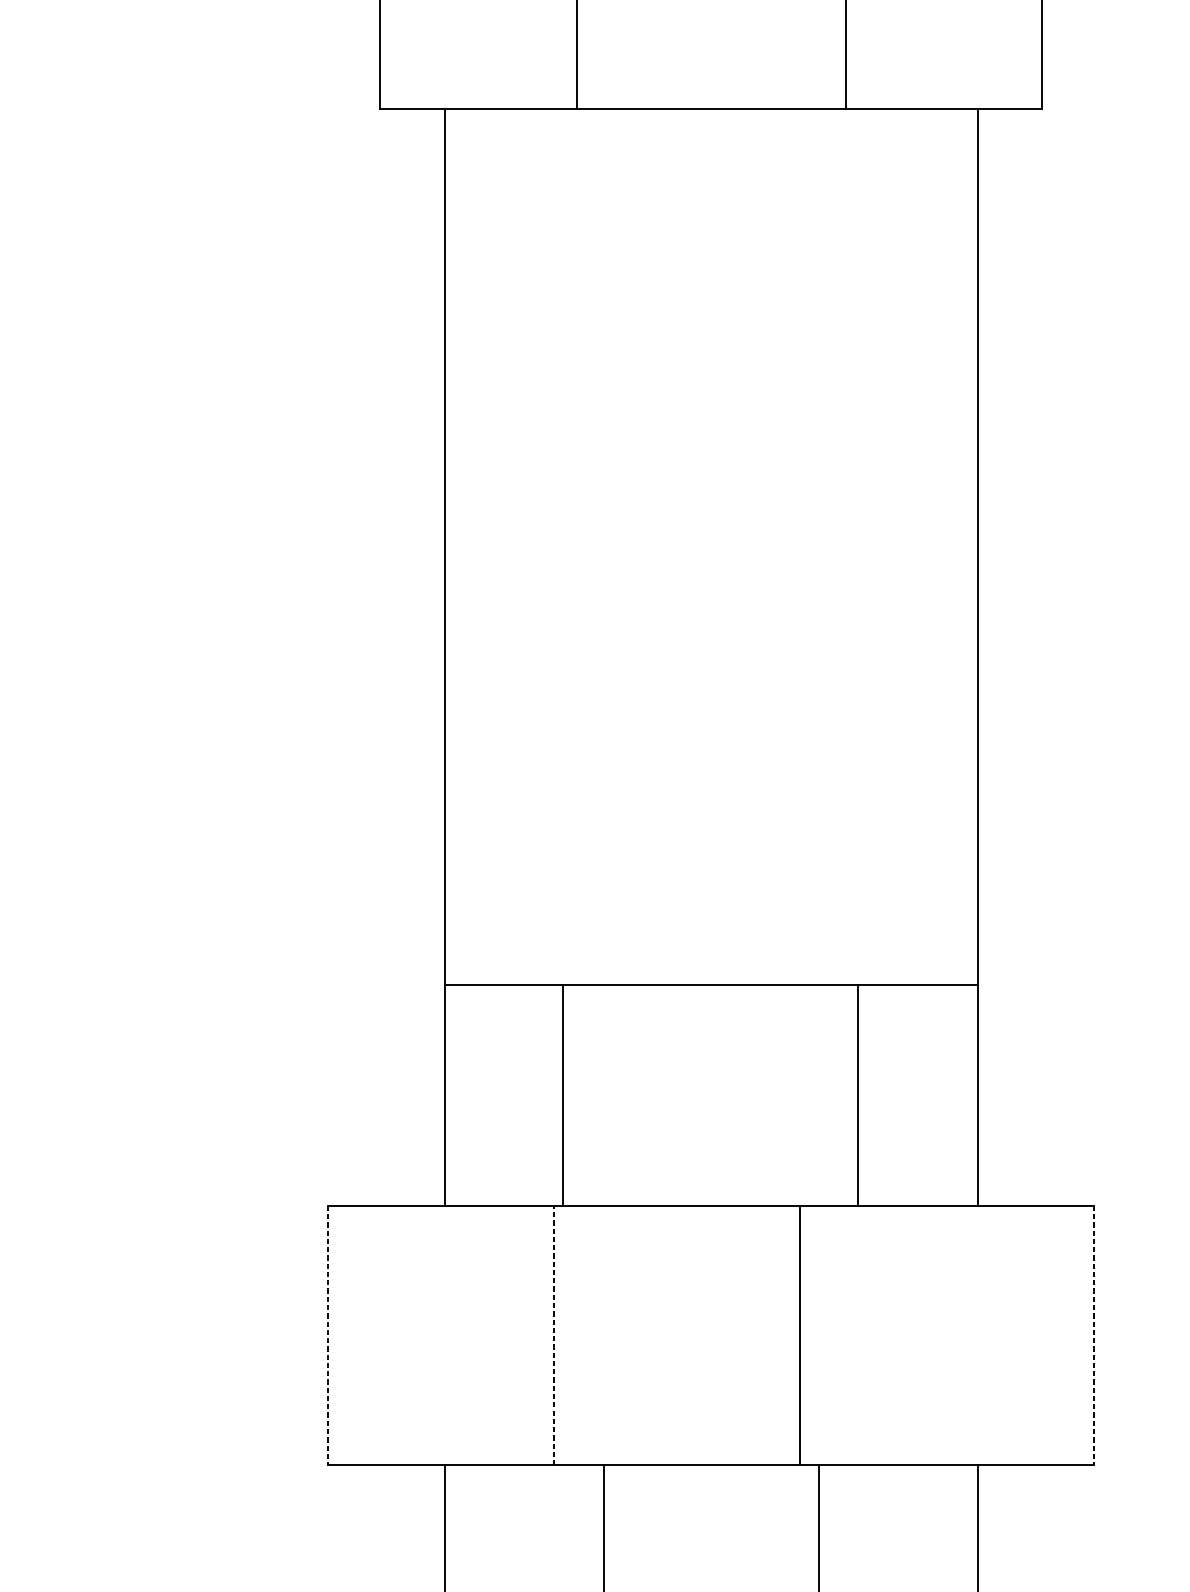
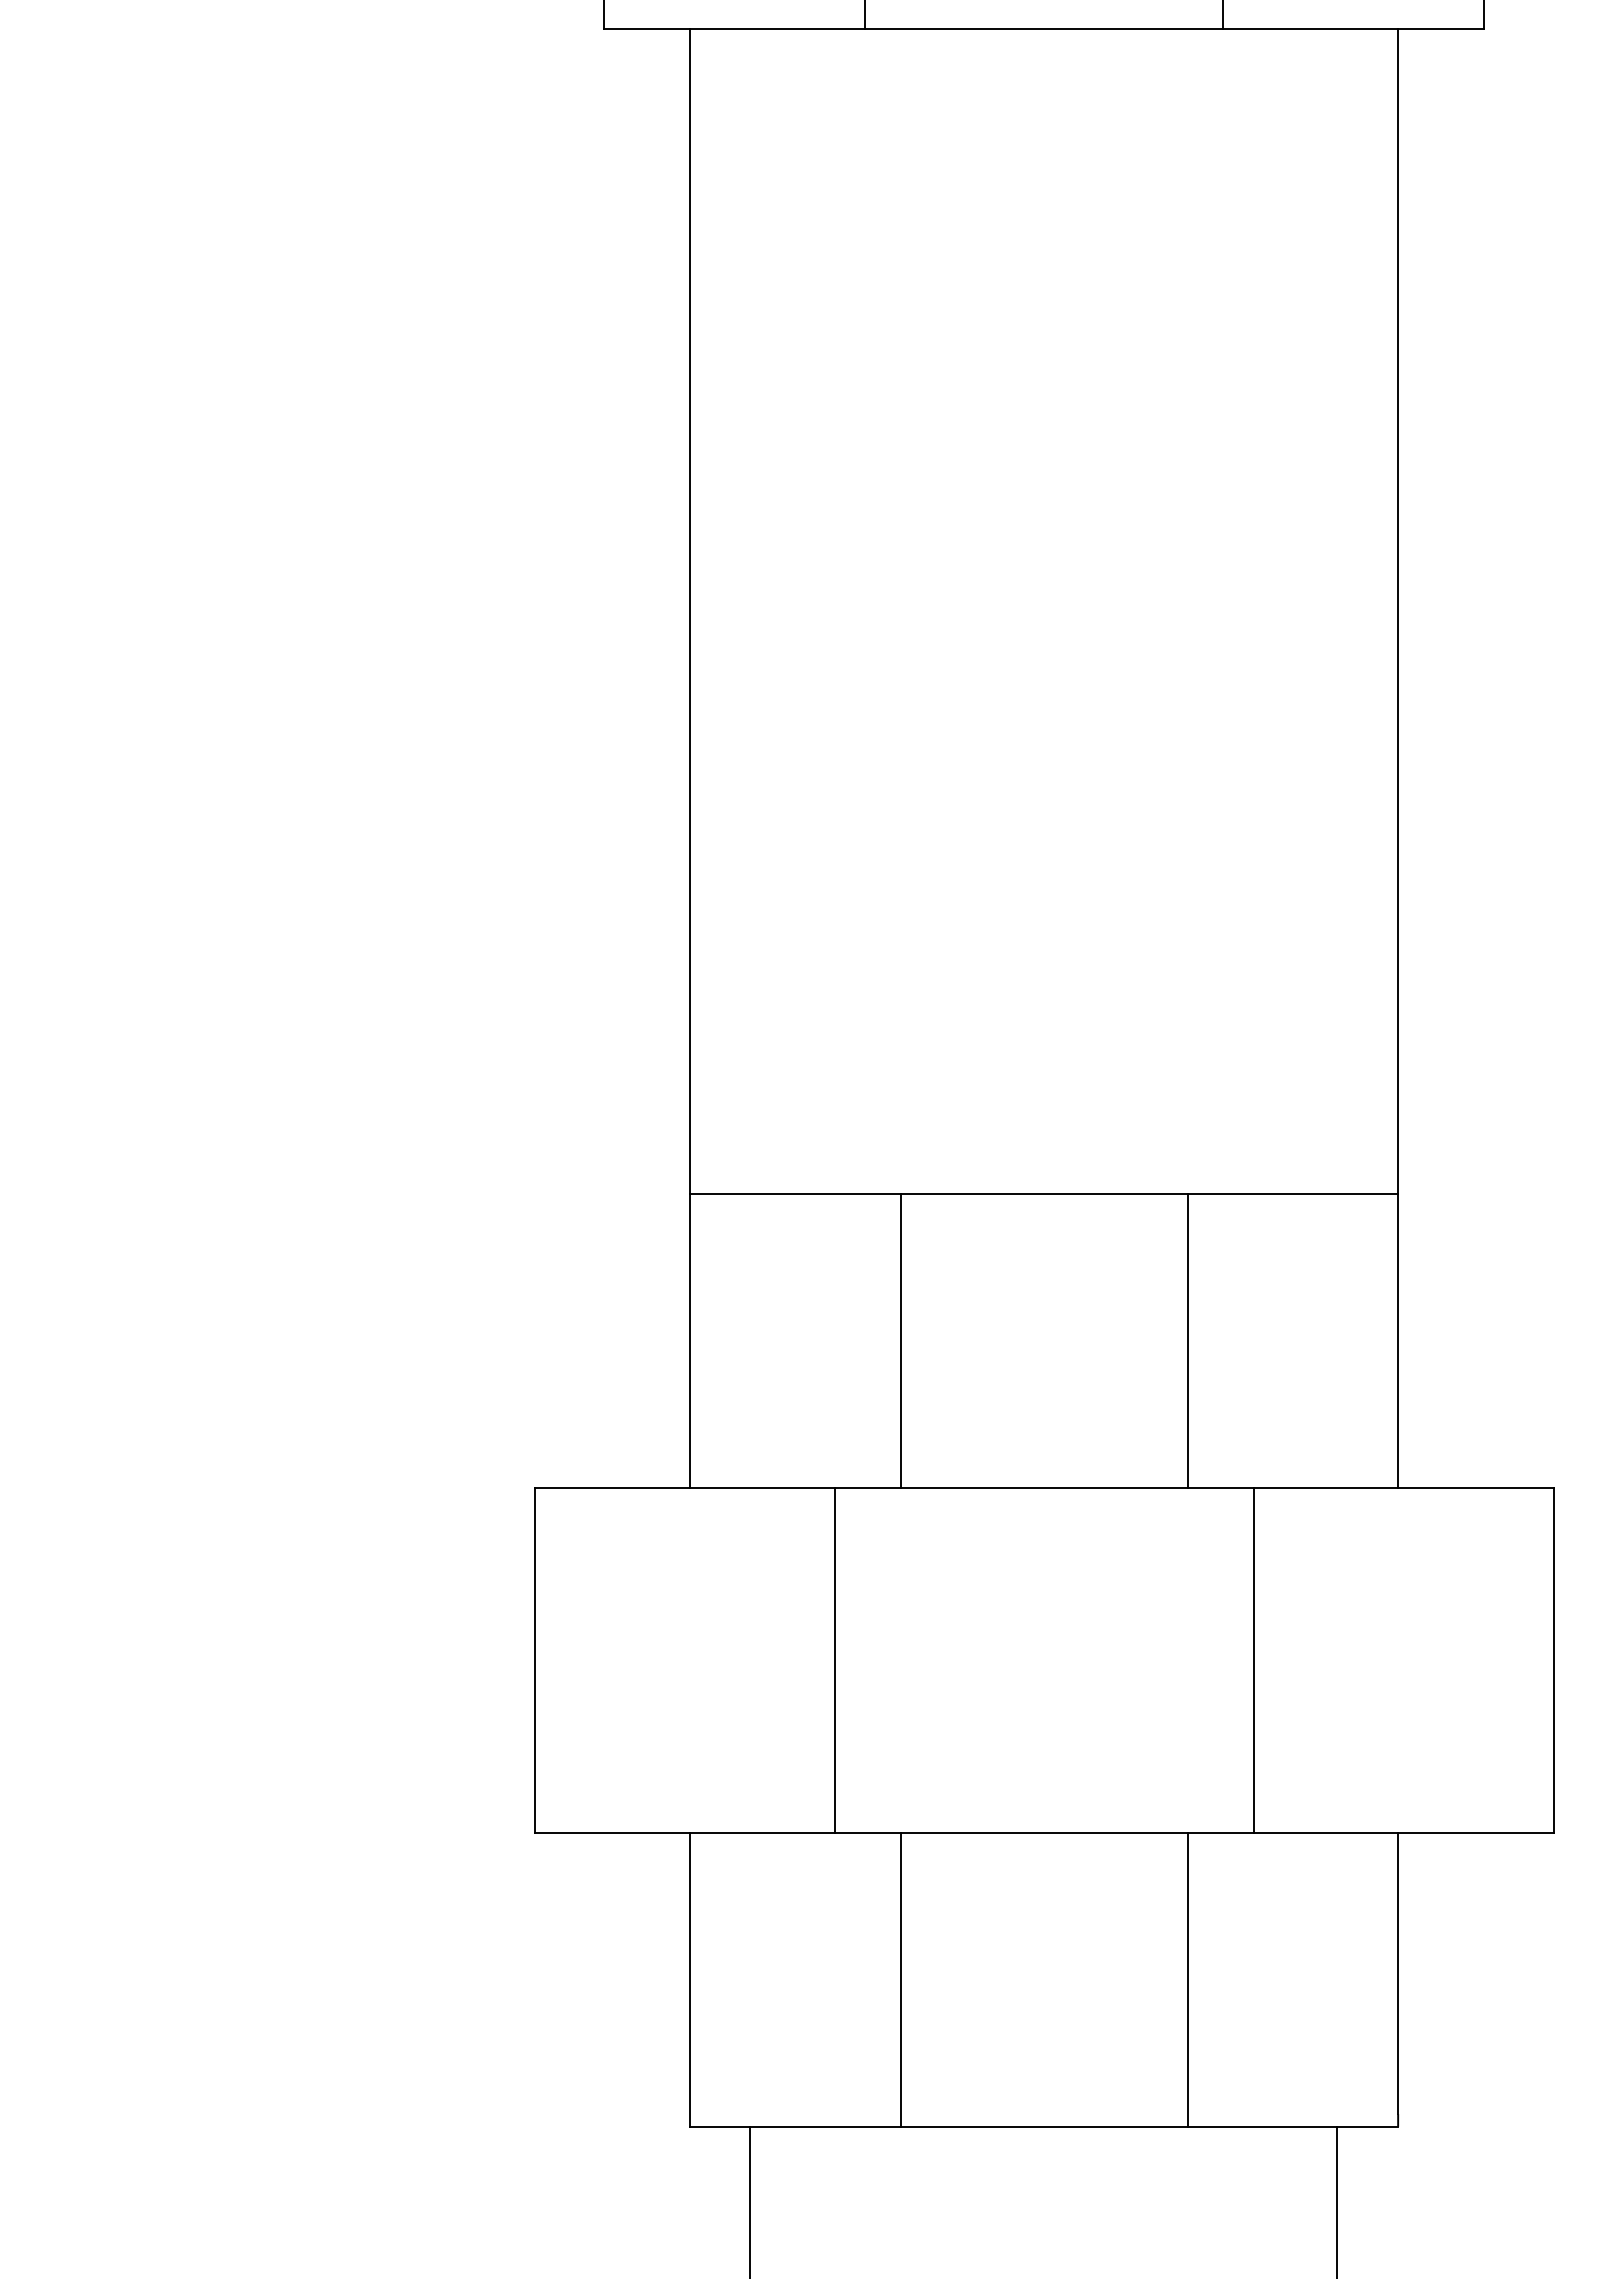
line: (562, 1095) -> (900, 1340), moved
line: (857, 1095) -> (1187, 1340), moved
line: (328, 1335) -> (534, 1660), dashed -> solid
line: (553, 1335) -> (834, 1660), dashed -> solid
line: (799, 1335) -> (1253, 1660), moved
line: (1094, 1335) -> (1553, 1660), dashed -> solid

